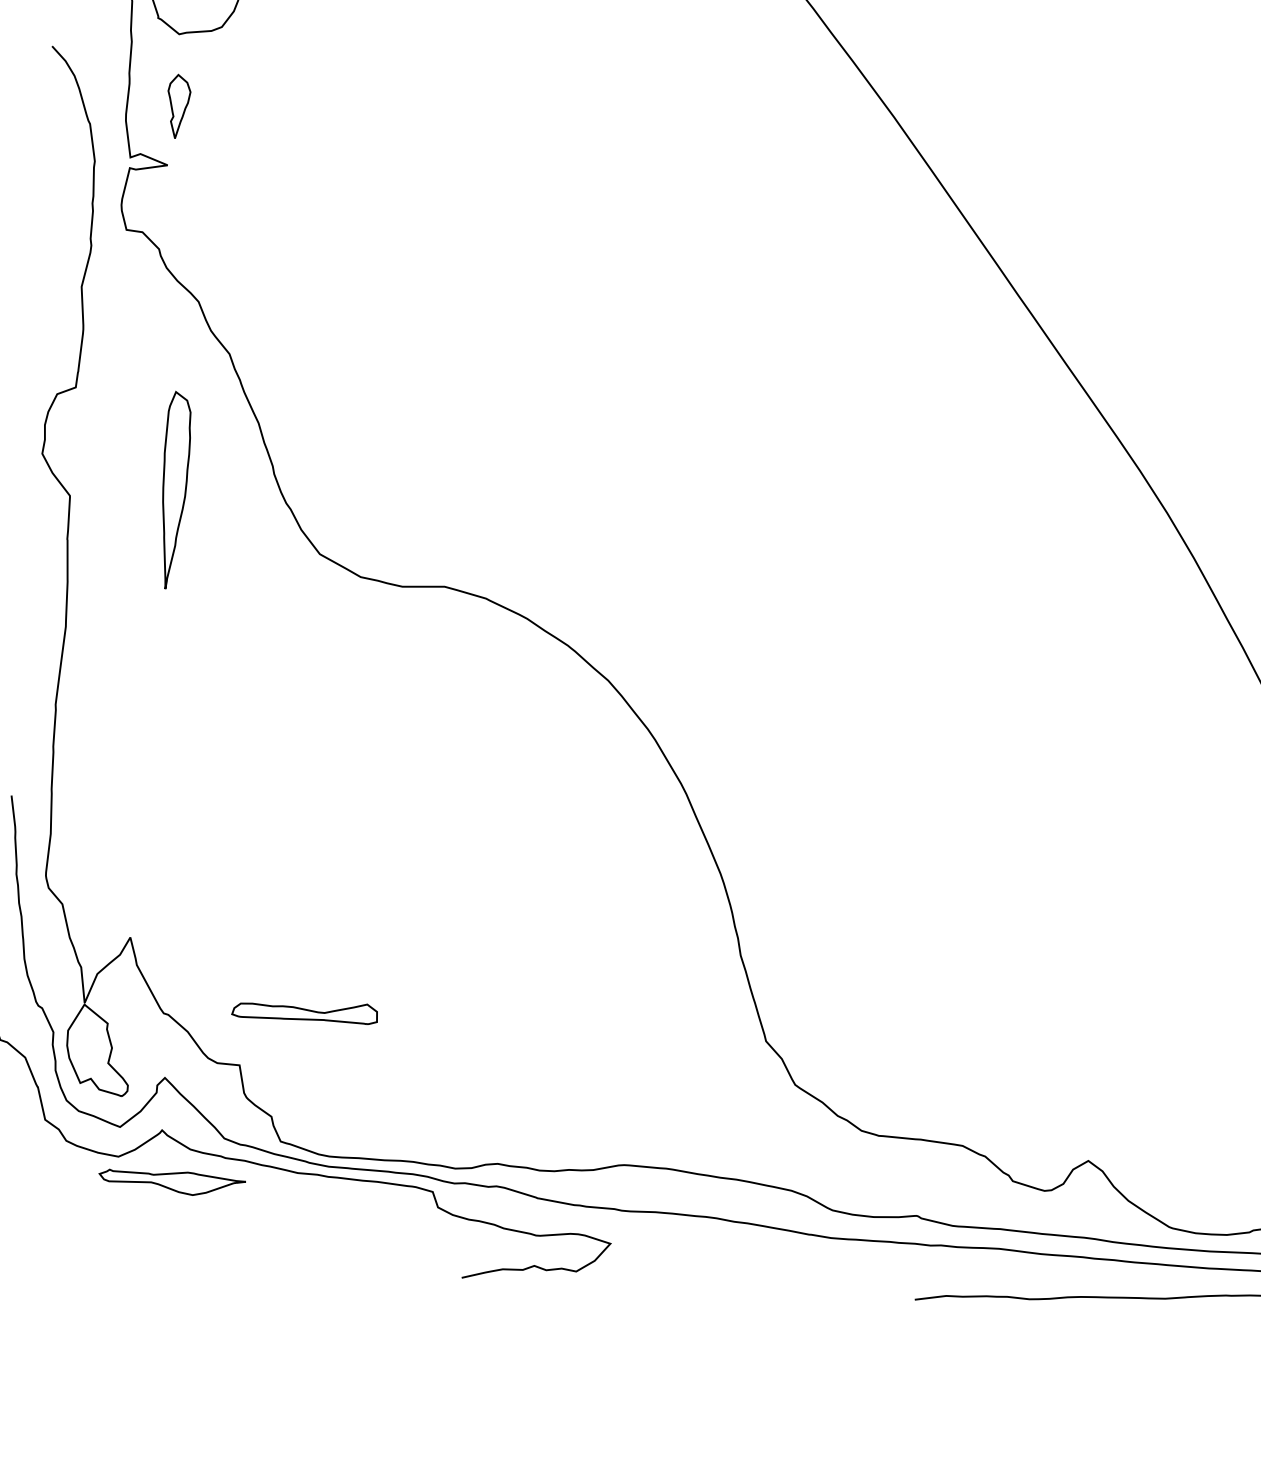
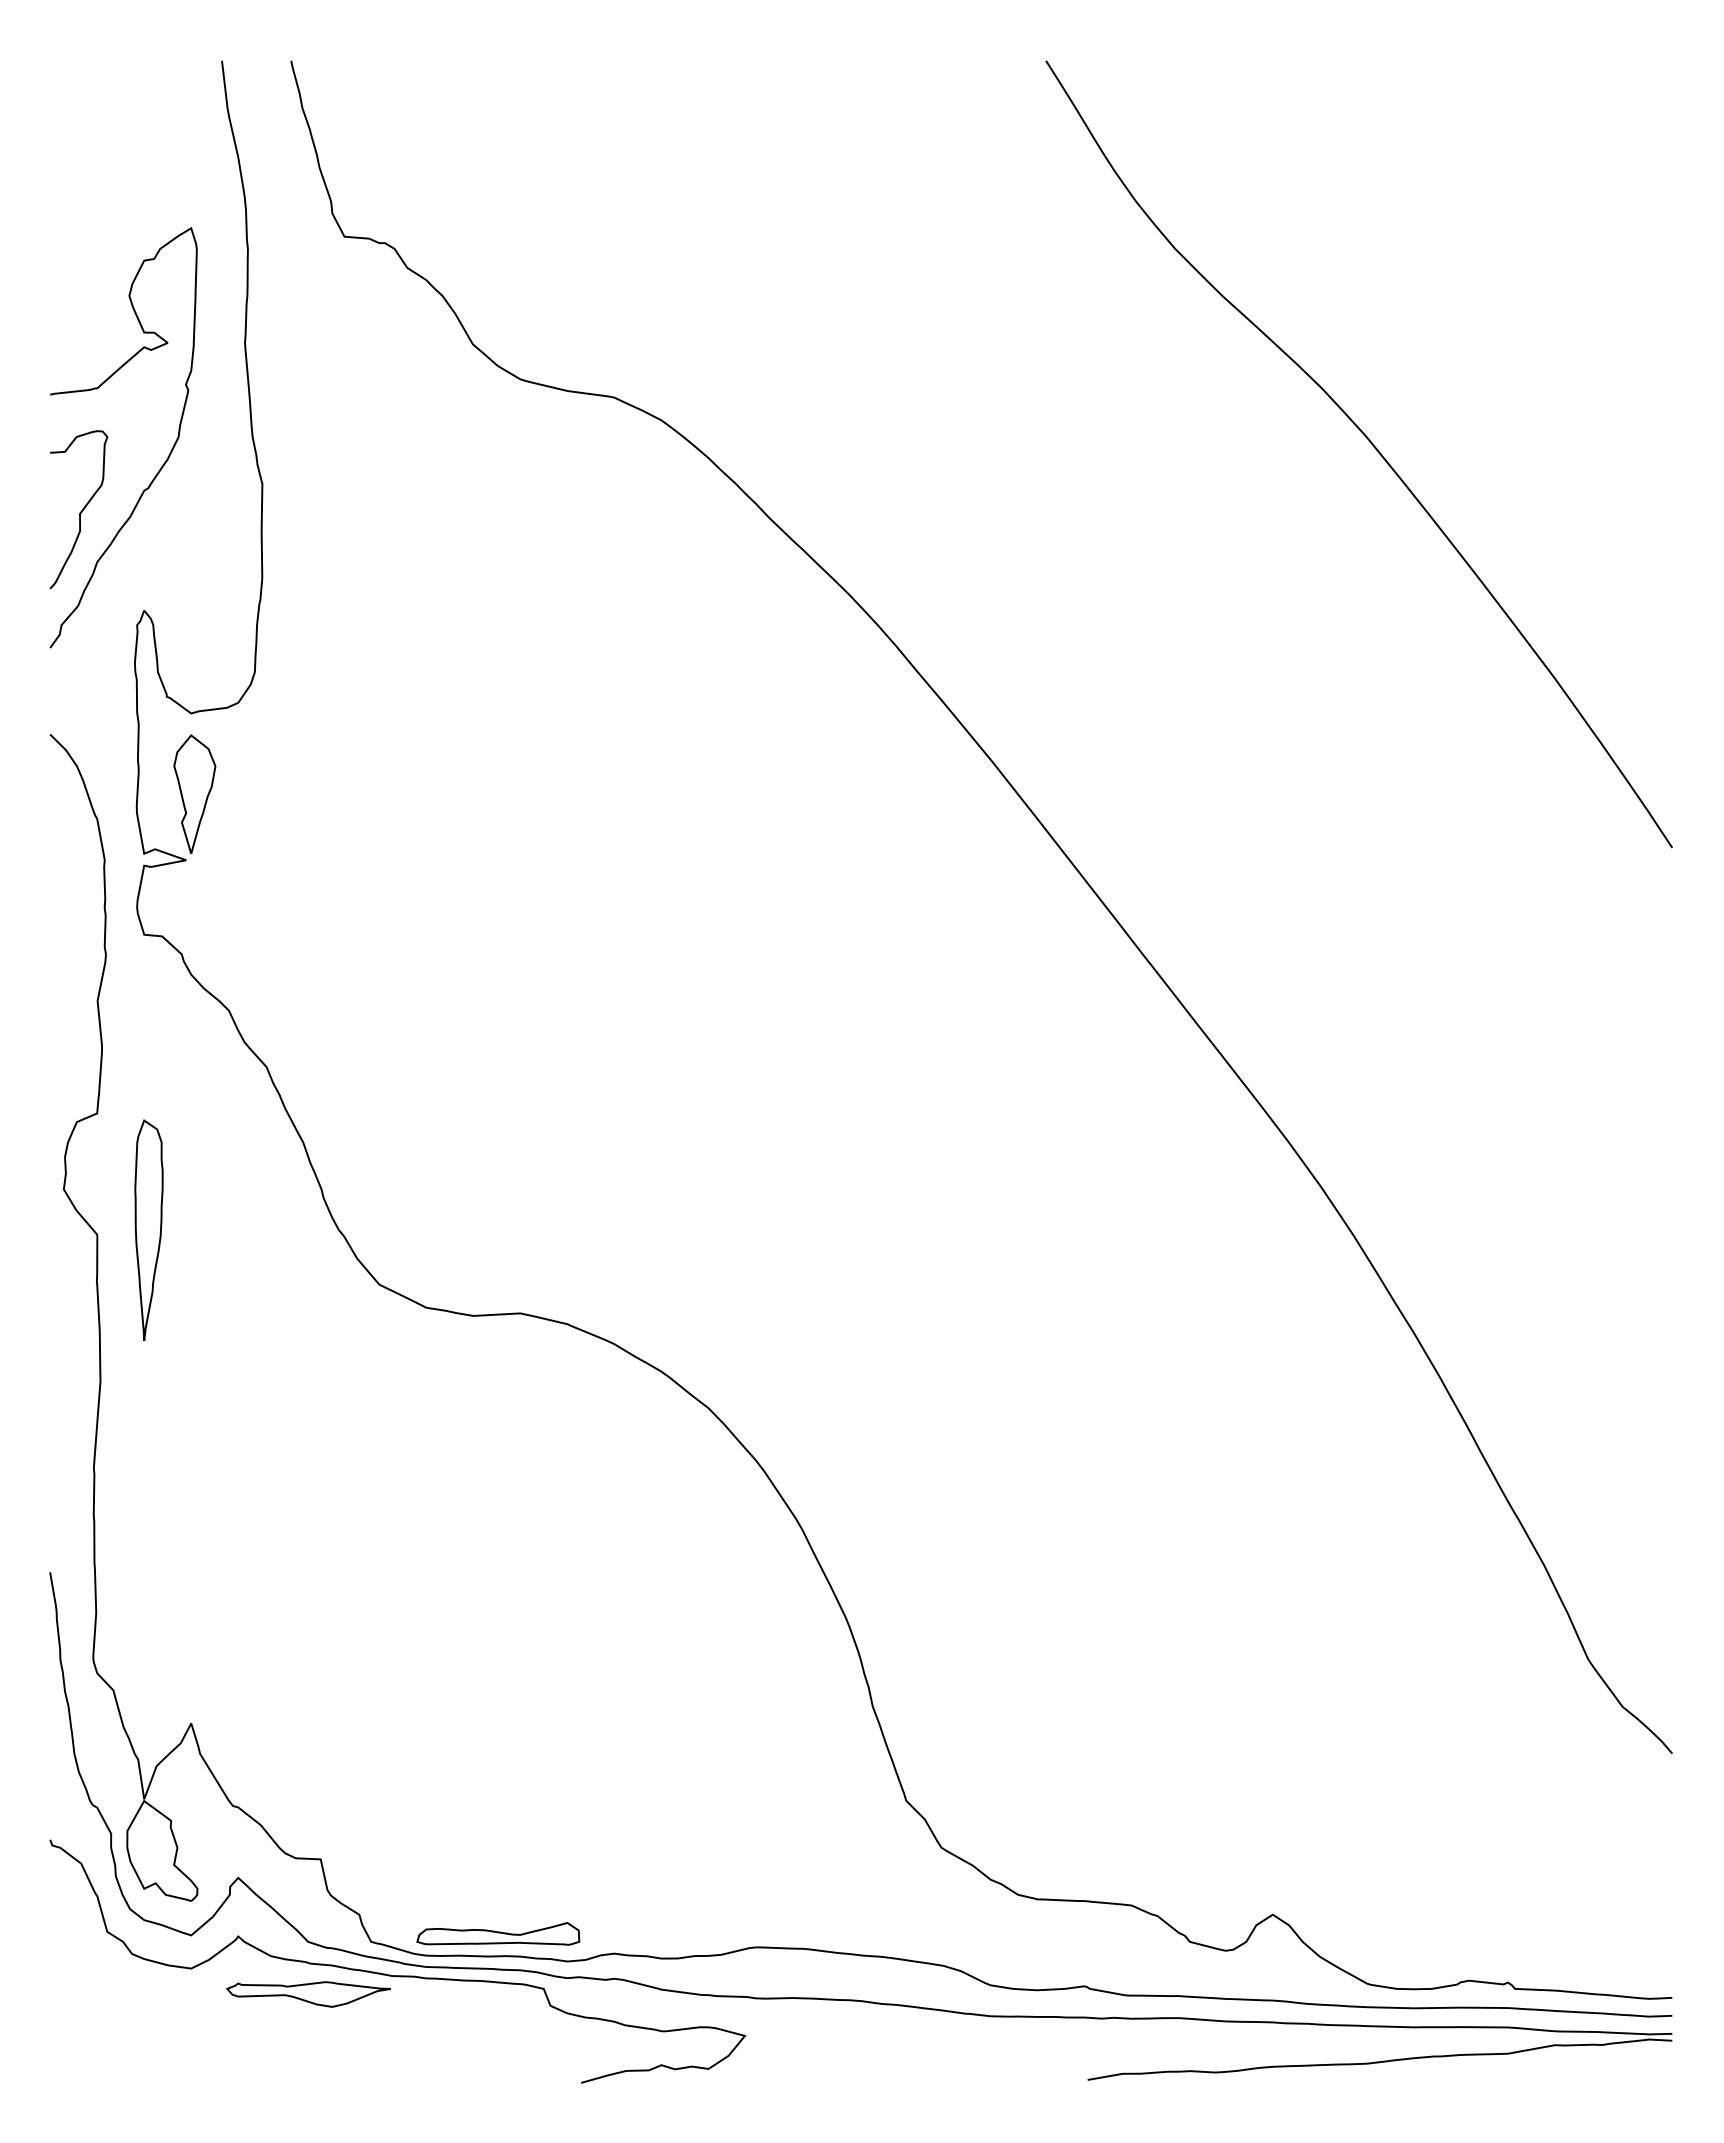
part: (178, 106) -> (194, 793), size x1.67
part: (174, 489) -> (148, 1229), moved
part: (305, 1010) -> (498, 1933), moved
part: (172, 1182) -> (308, 1994), moved

